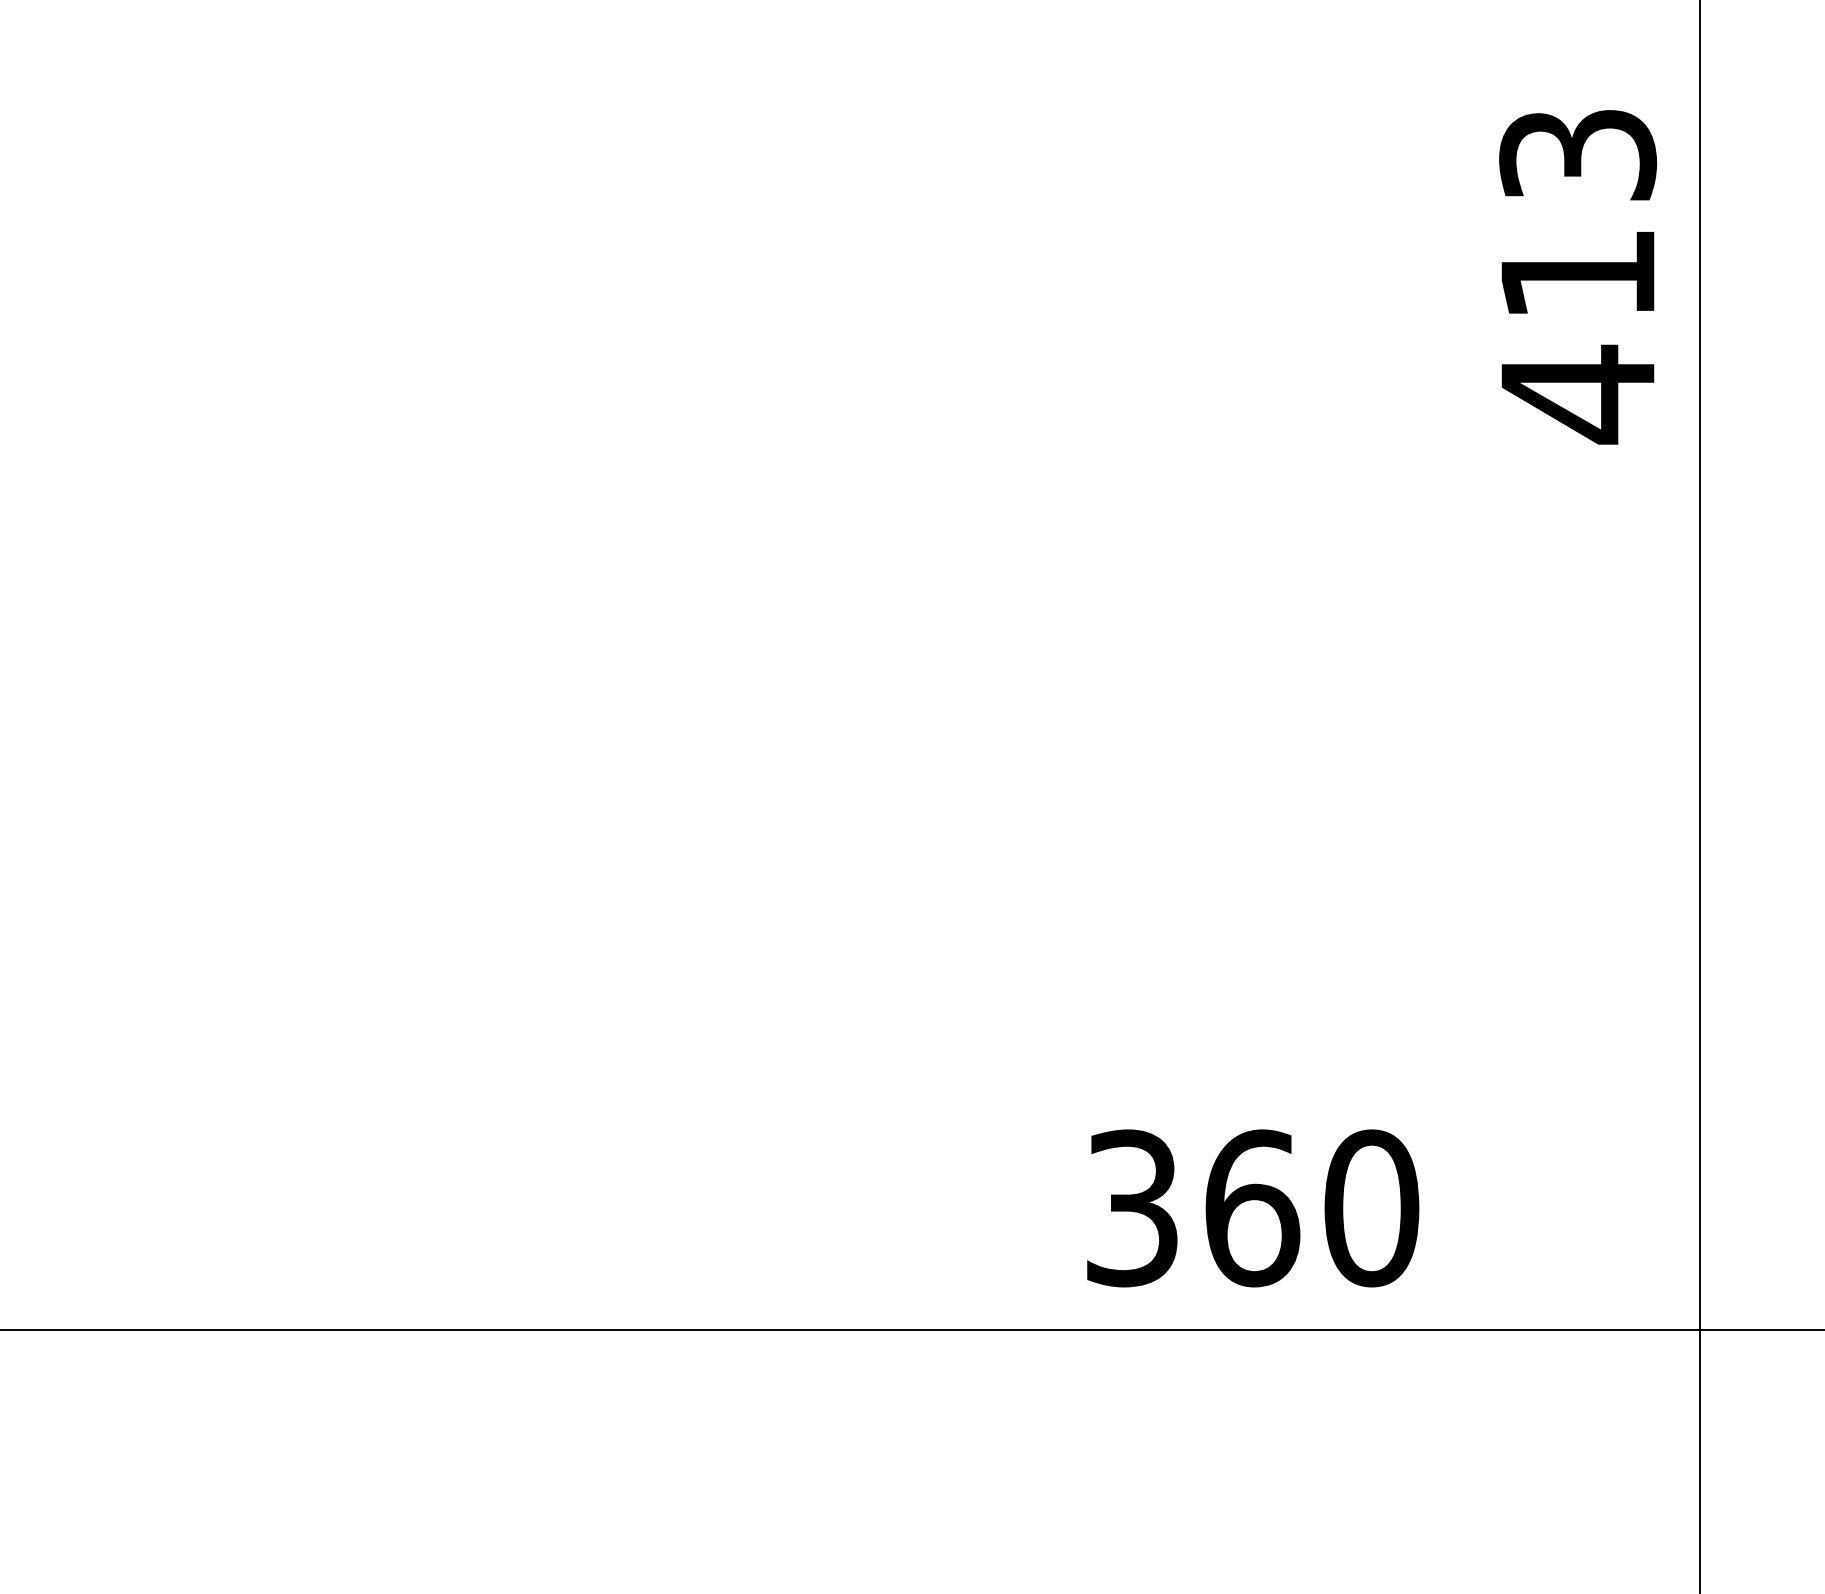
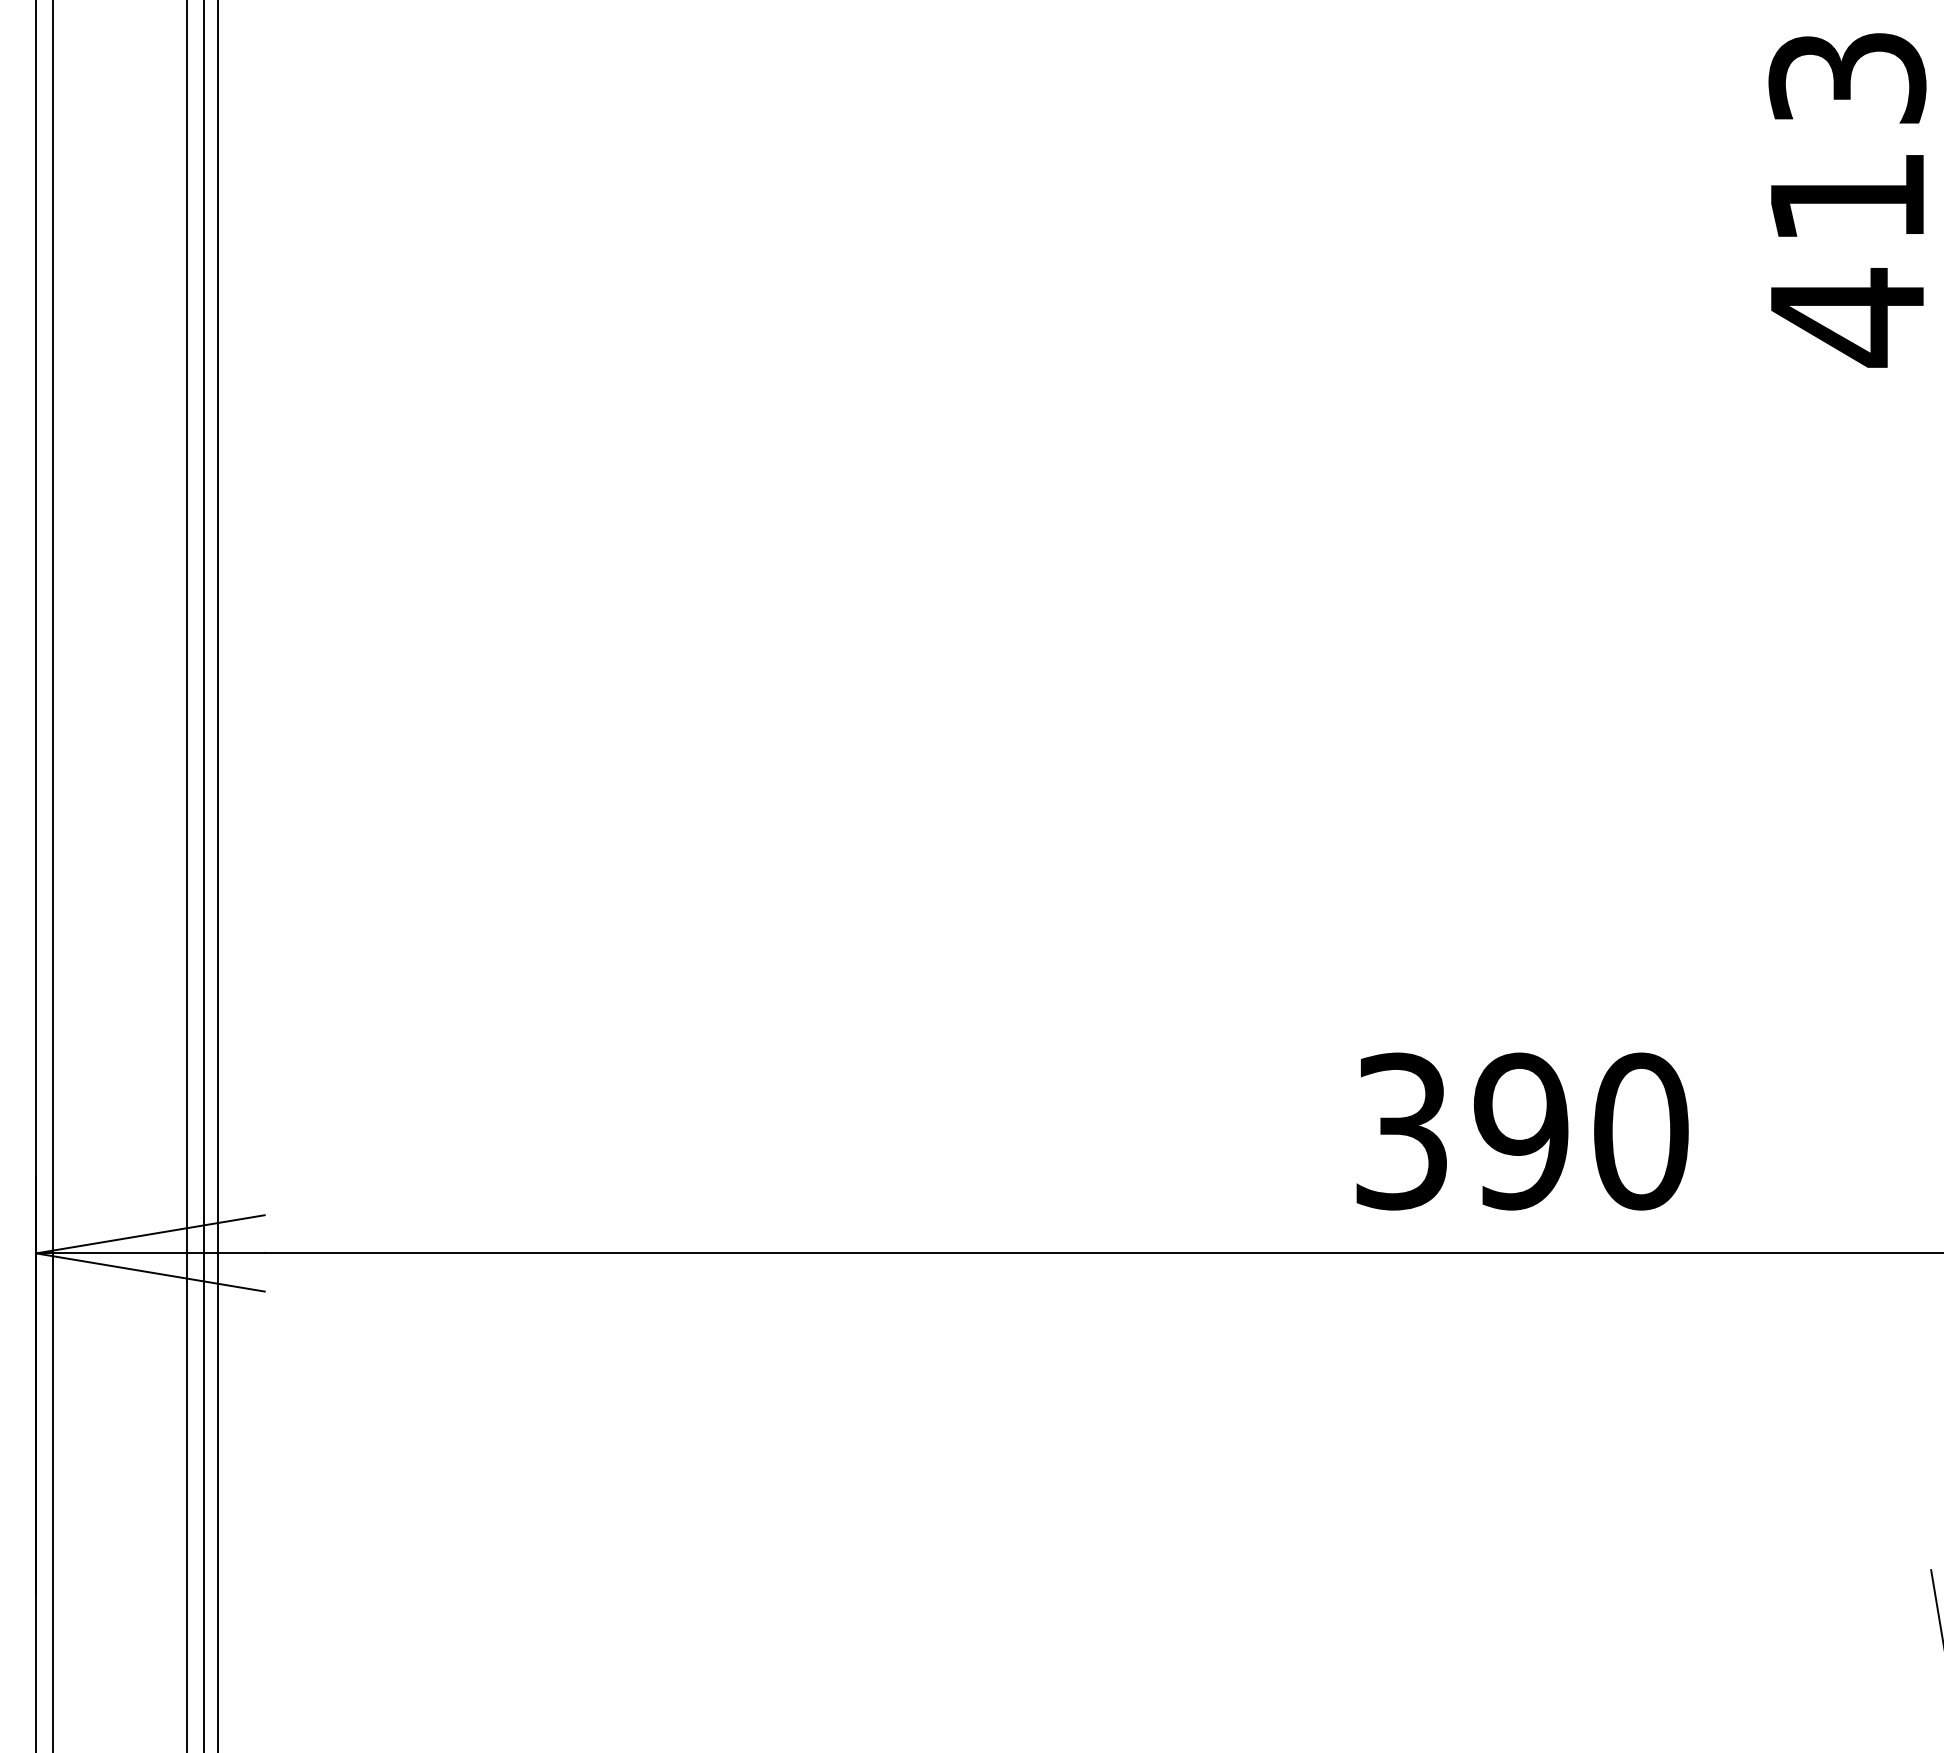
text: (1252, 1208) -> (1521, 1131), 360 -> 390

